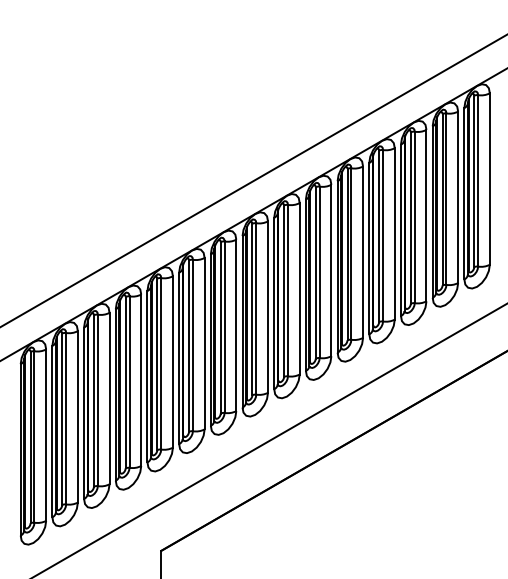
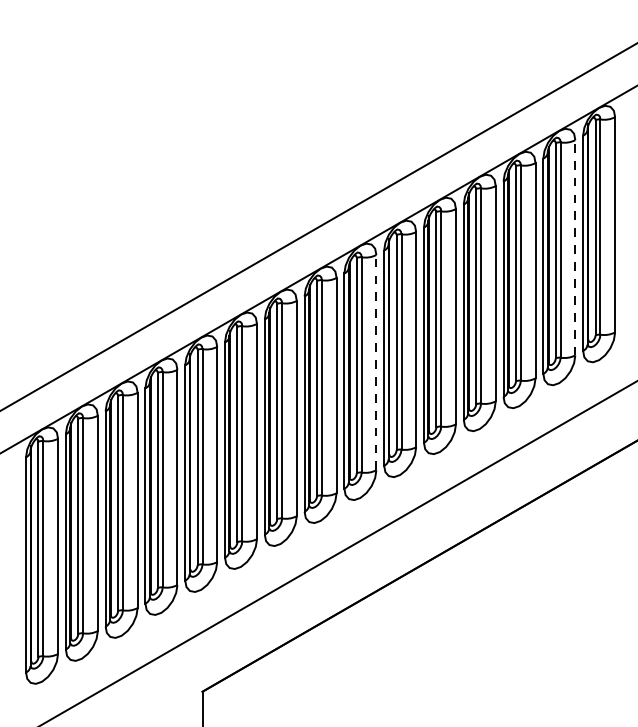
line: (458, 197) -> (575, 247), solid -> dashed
line: (299, 288) -> (376, 362), solid -> dashed

